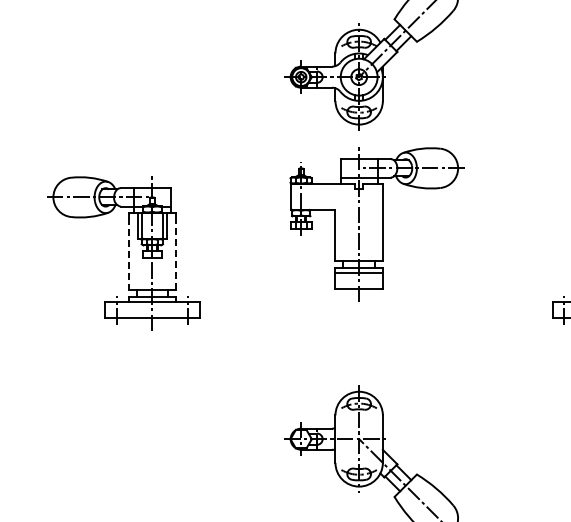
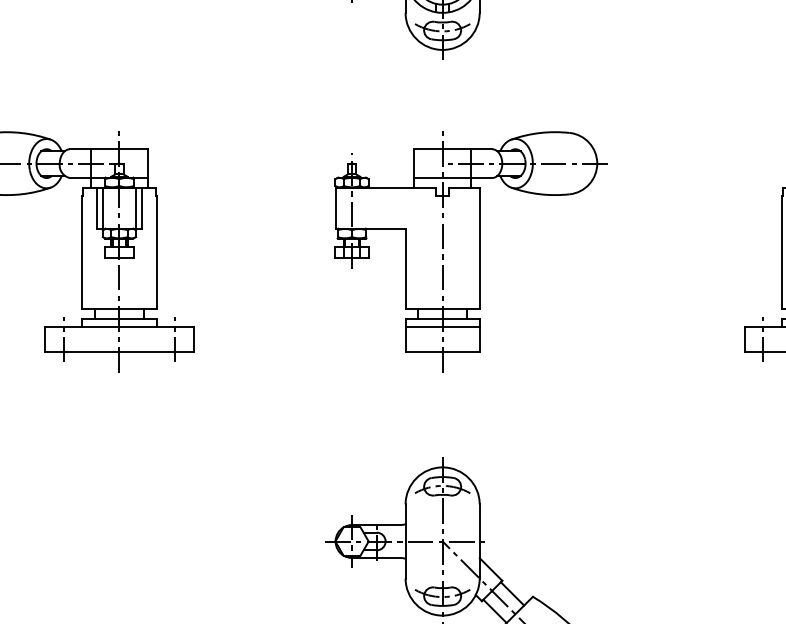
part: (376, 224) -> (469, 251), moved
line: (176, 253) -> (157, 251), dashed -> solid
line: (128, 254) -> (82, 252), dashed -> solid

